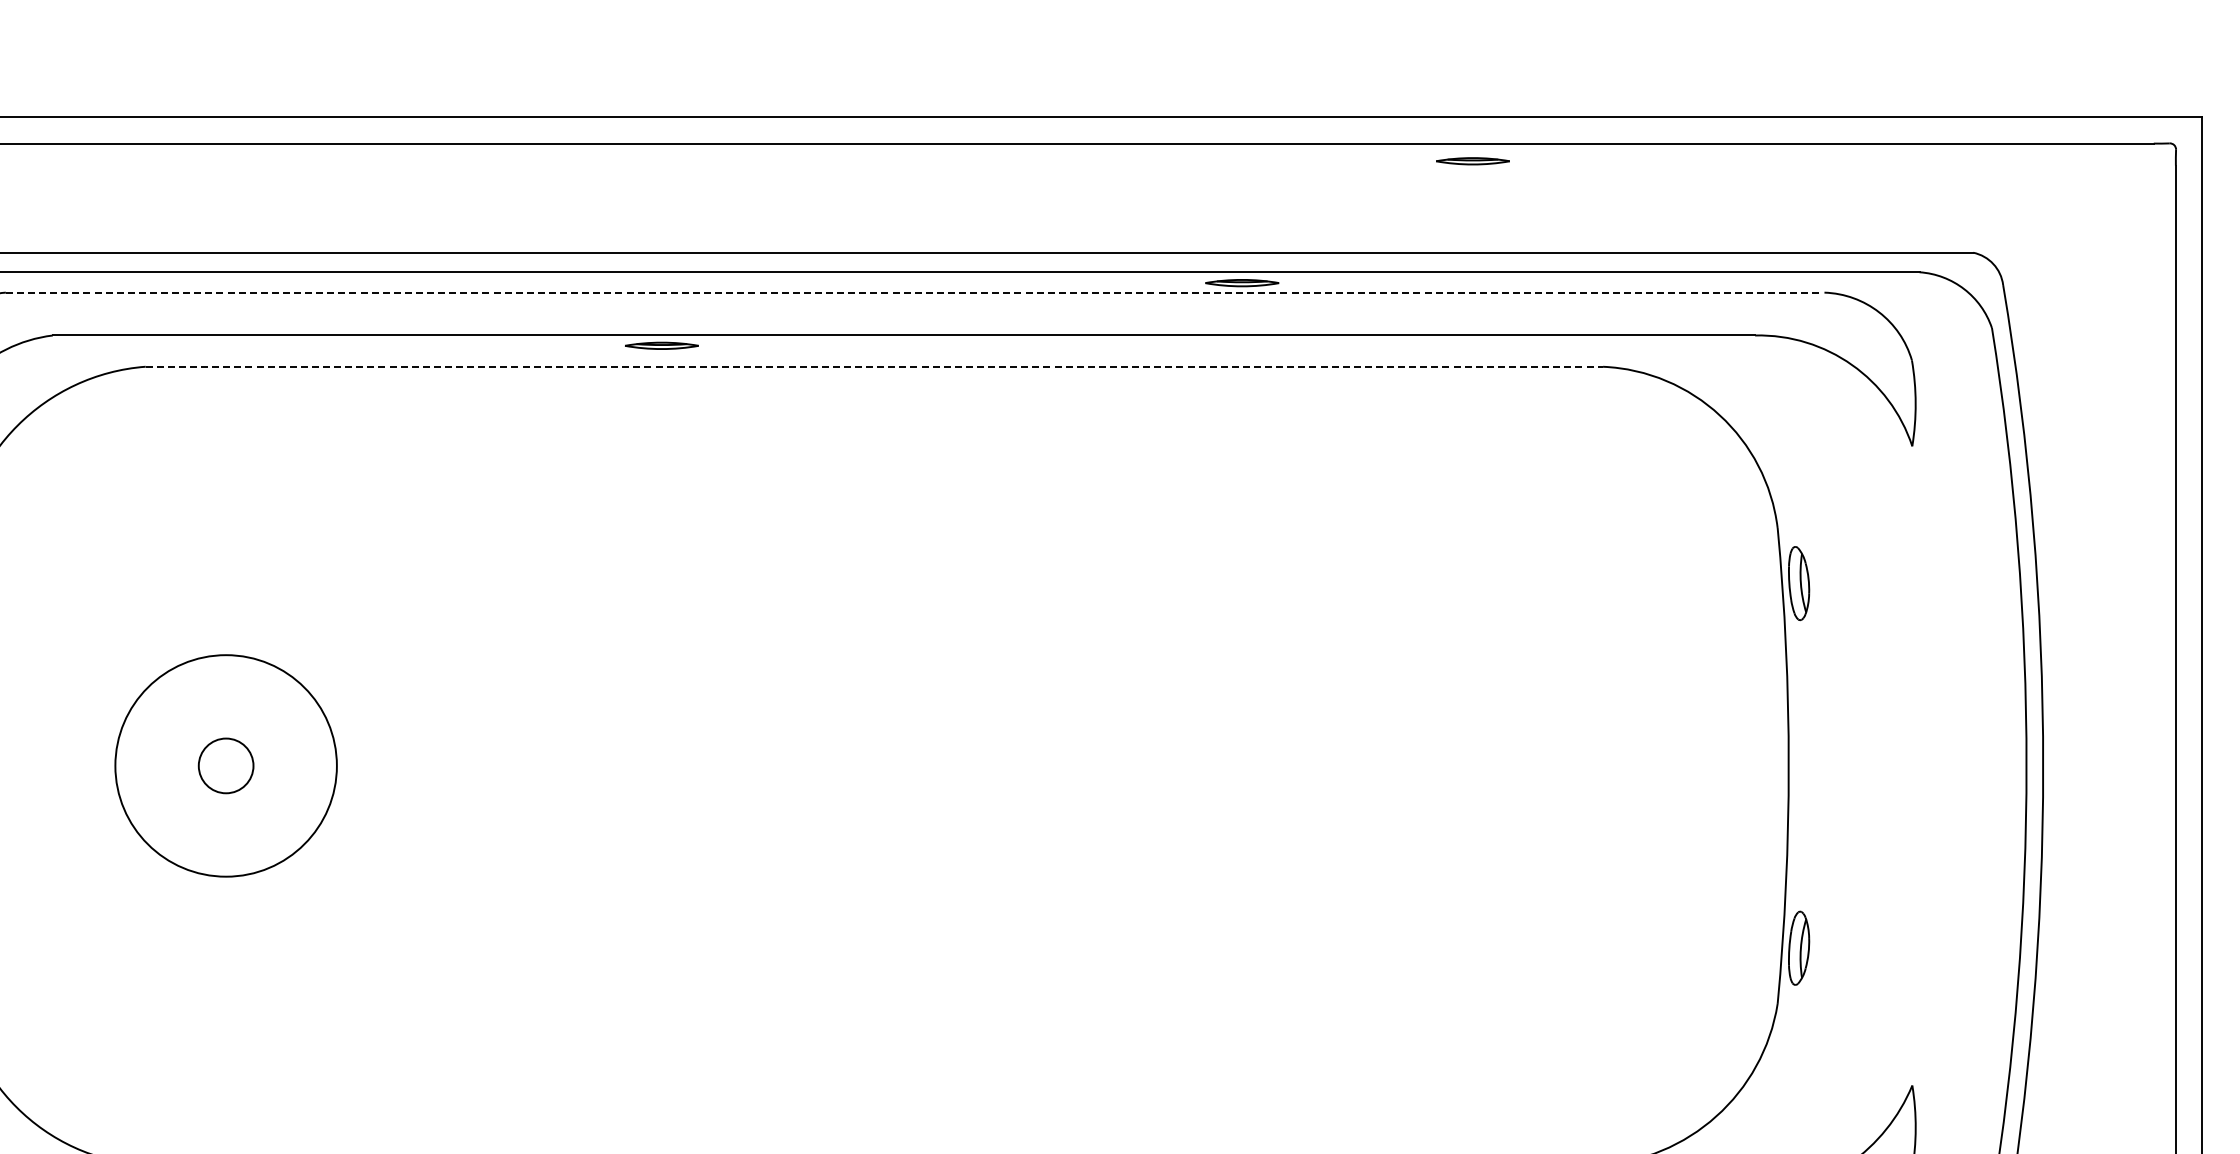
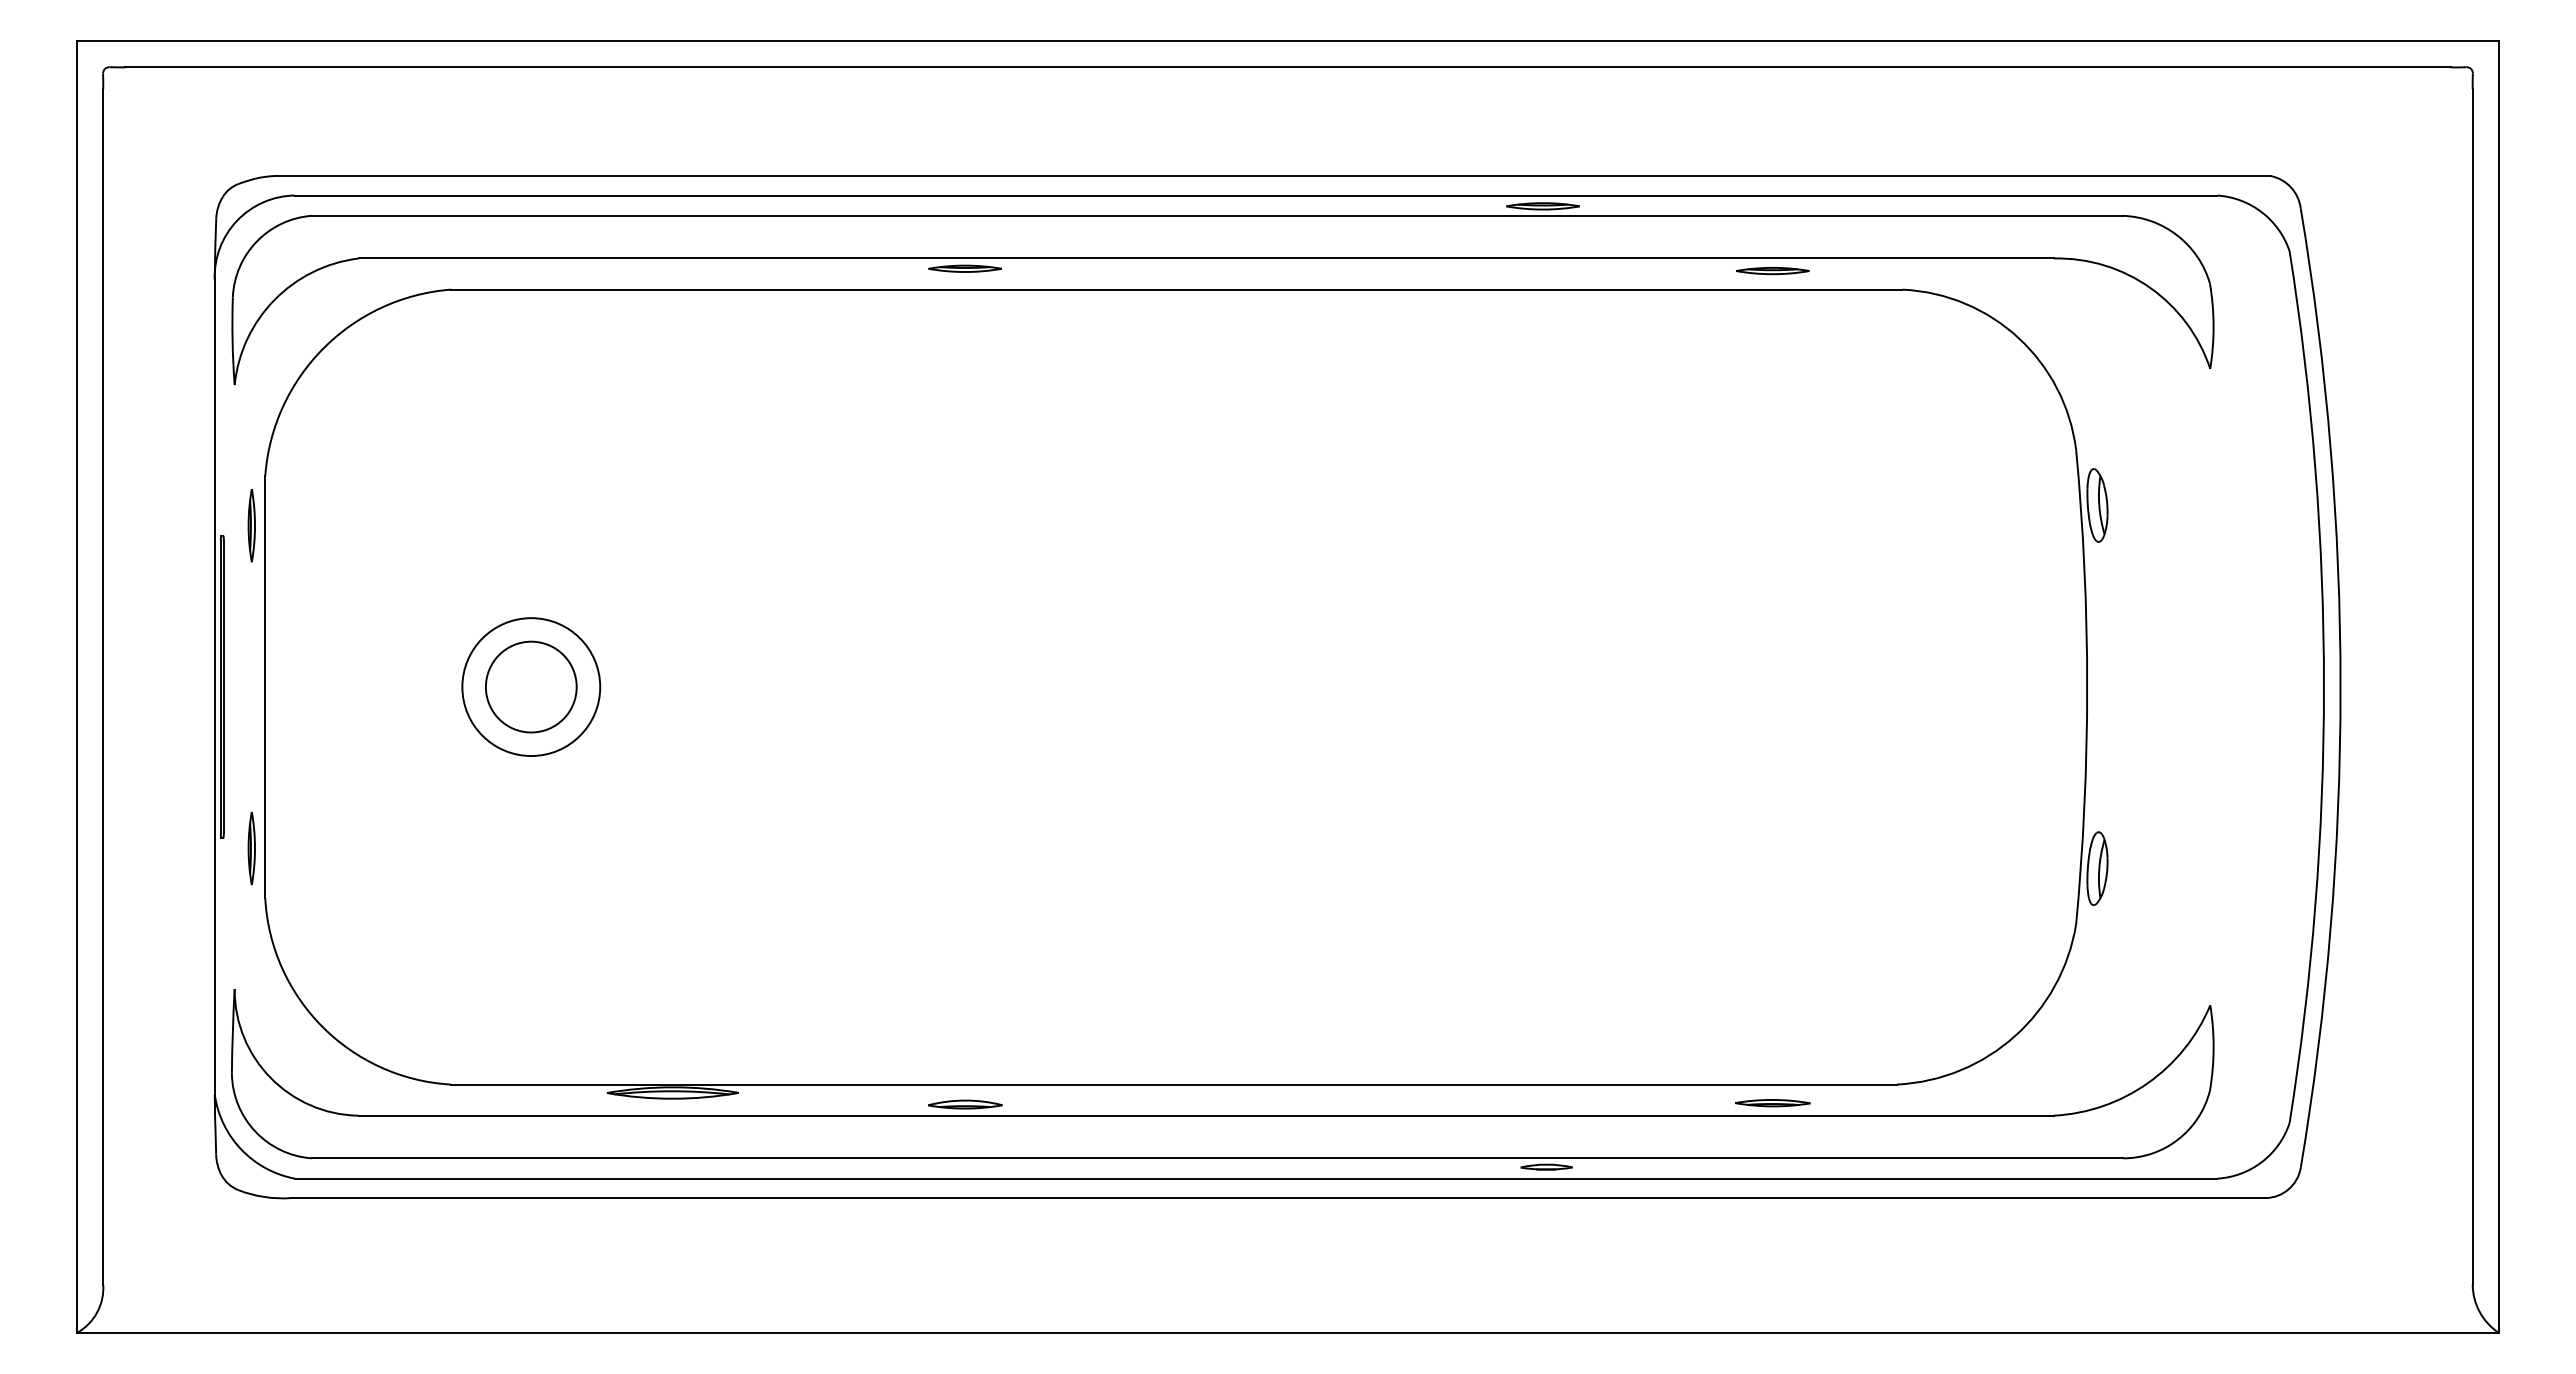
part: (1472, 161) -> (1772, 271), moved
line: (915, 292) -> (1217, 215), dashed -> solid
line: (874, 366) -> (1176, 289), dashed -> solid
circle: (225, 765) -> (530, 686), size x1.67
circle: (226, 766) -> (531, 687), size x0.62

